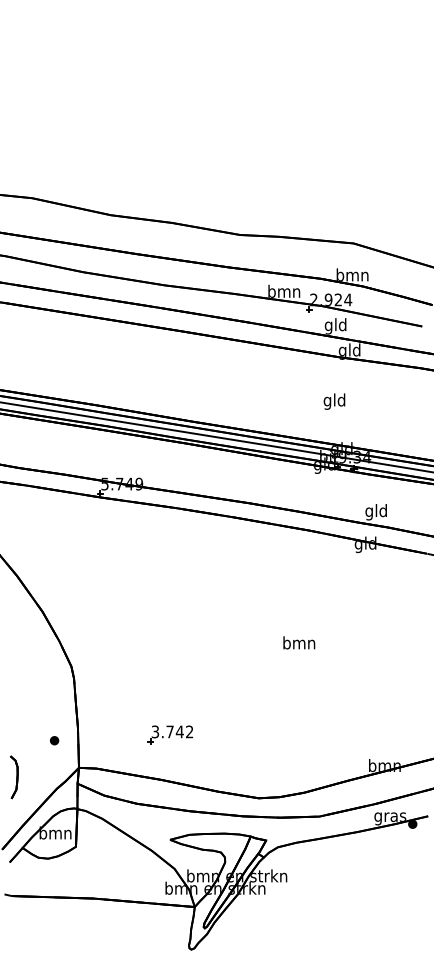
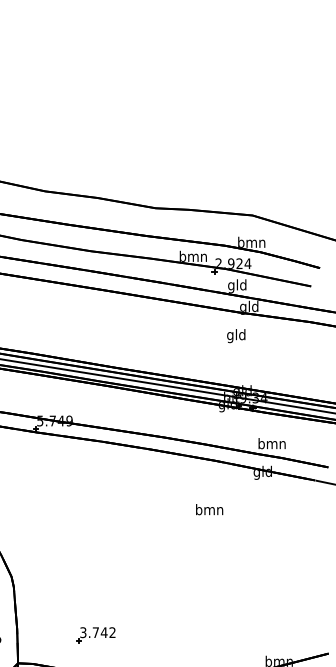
text: (334, 401) -> (236, 335), moved
text: (376, 512) -> (272, 445), gld -> bmn
text: (299, 642) -> (209, 509), moved

